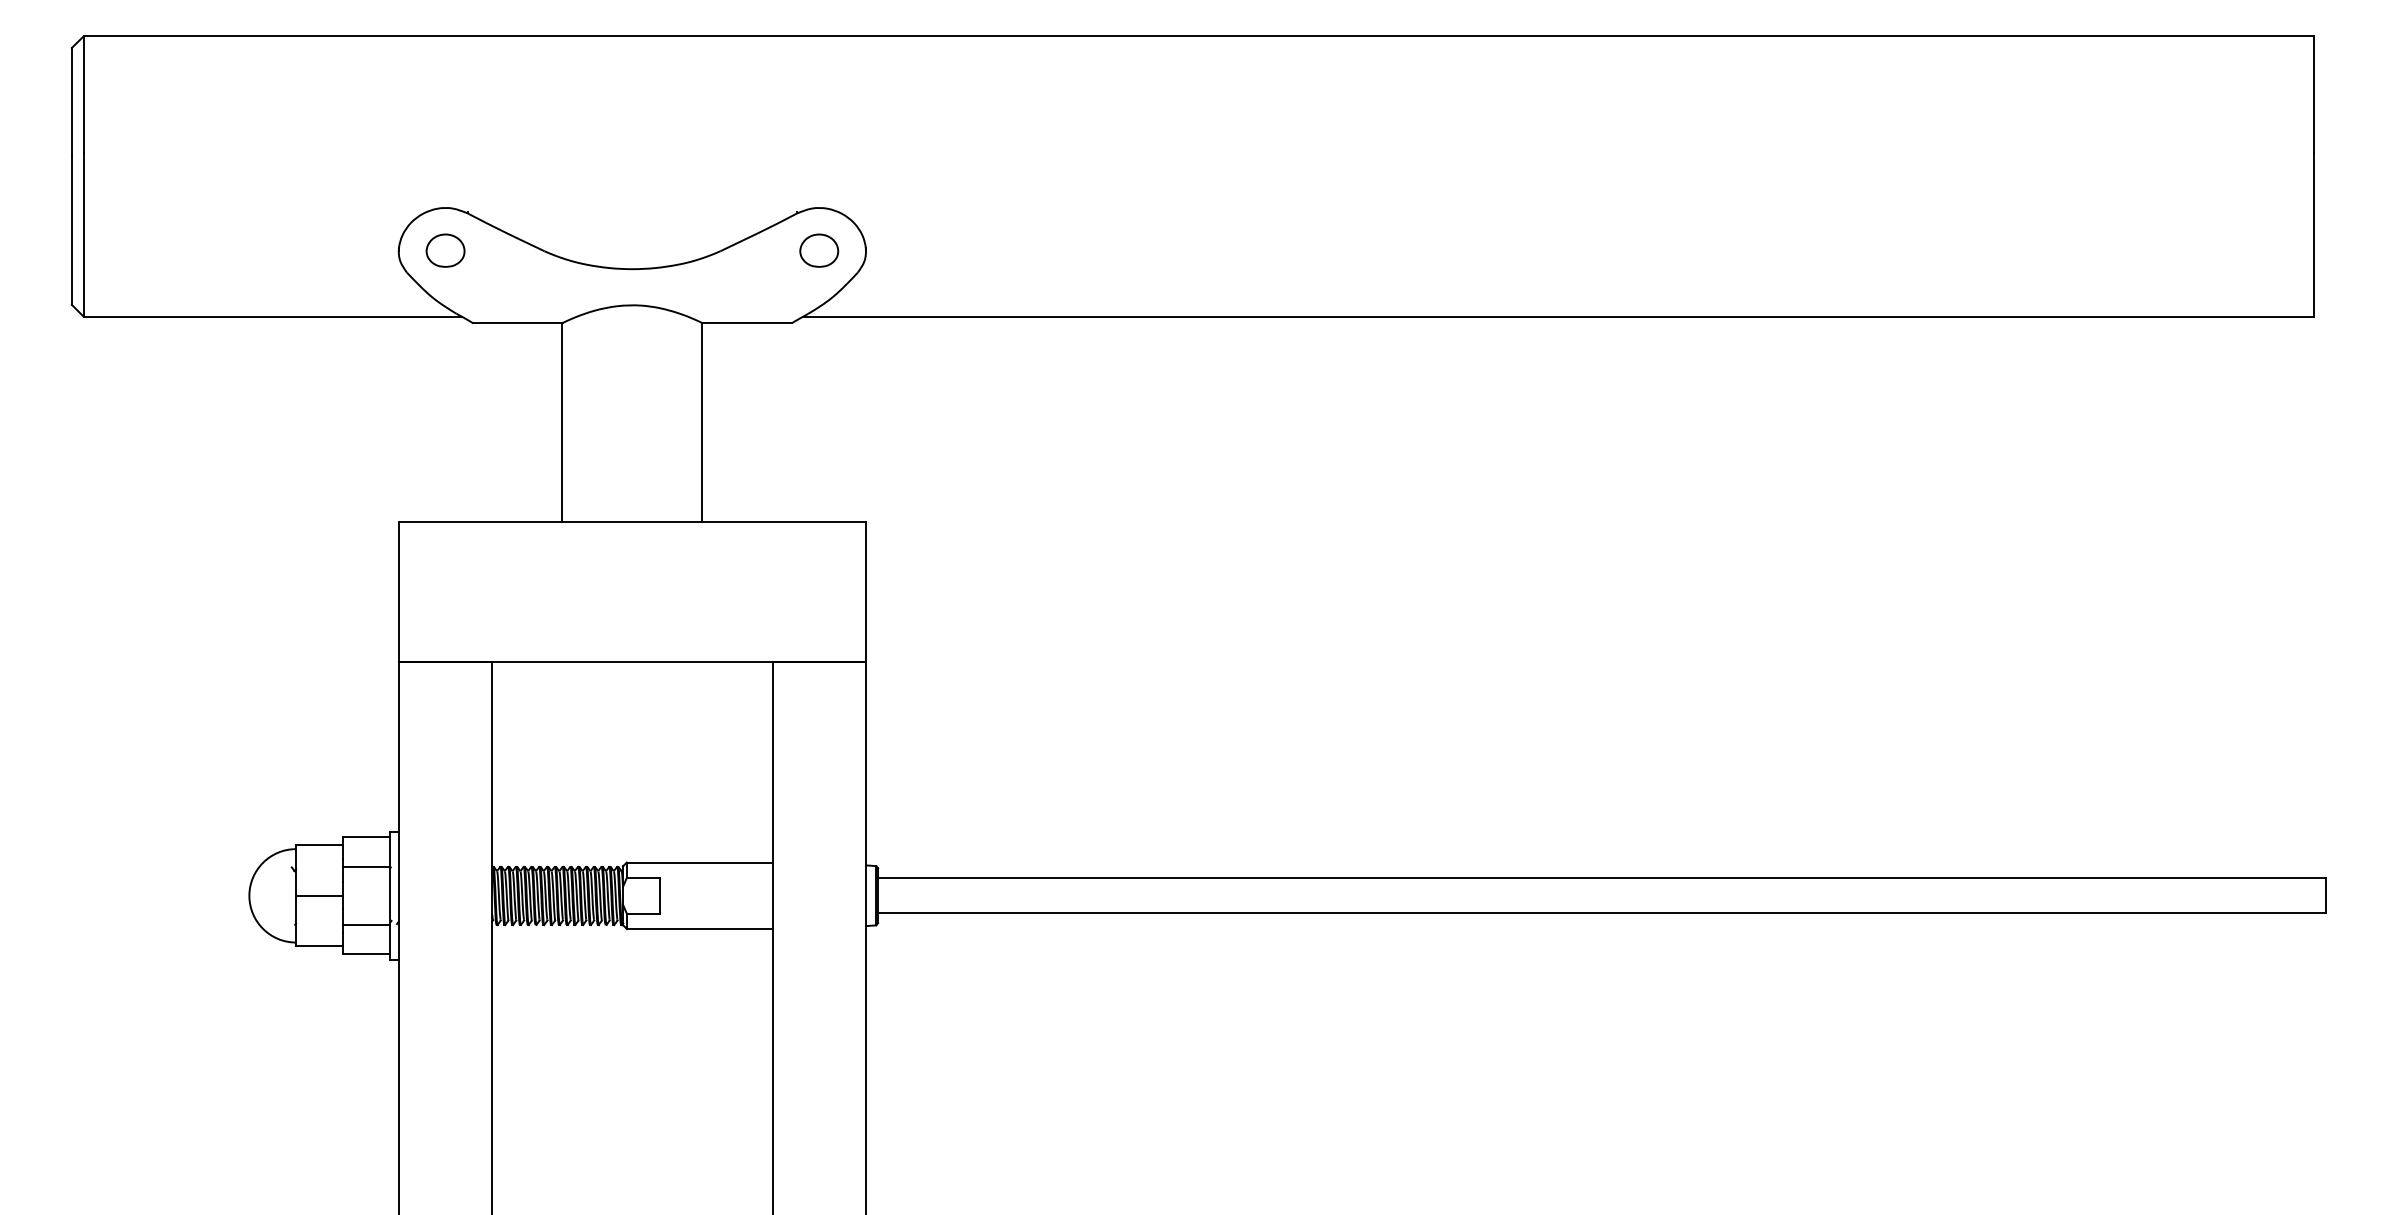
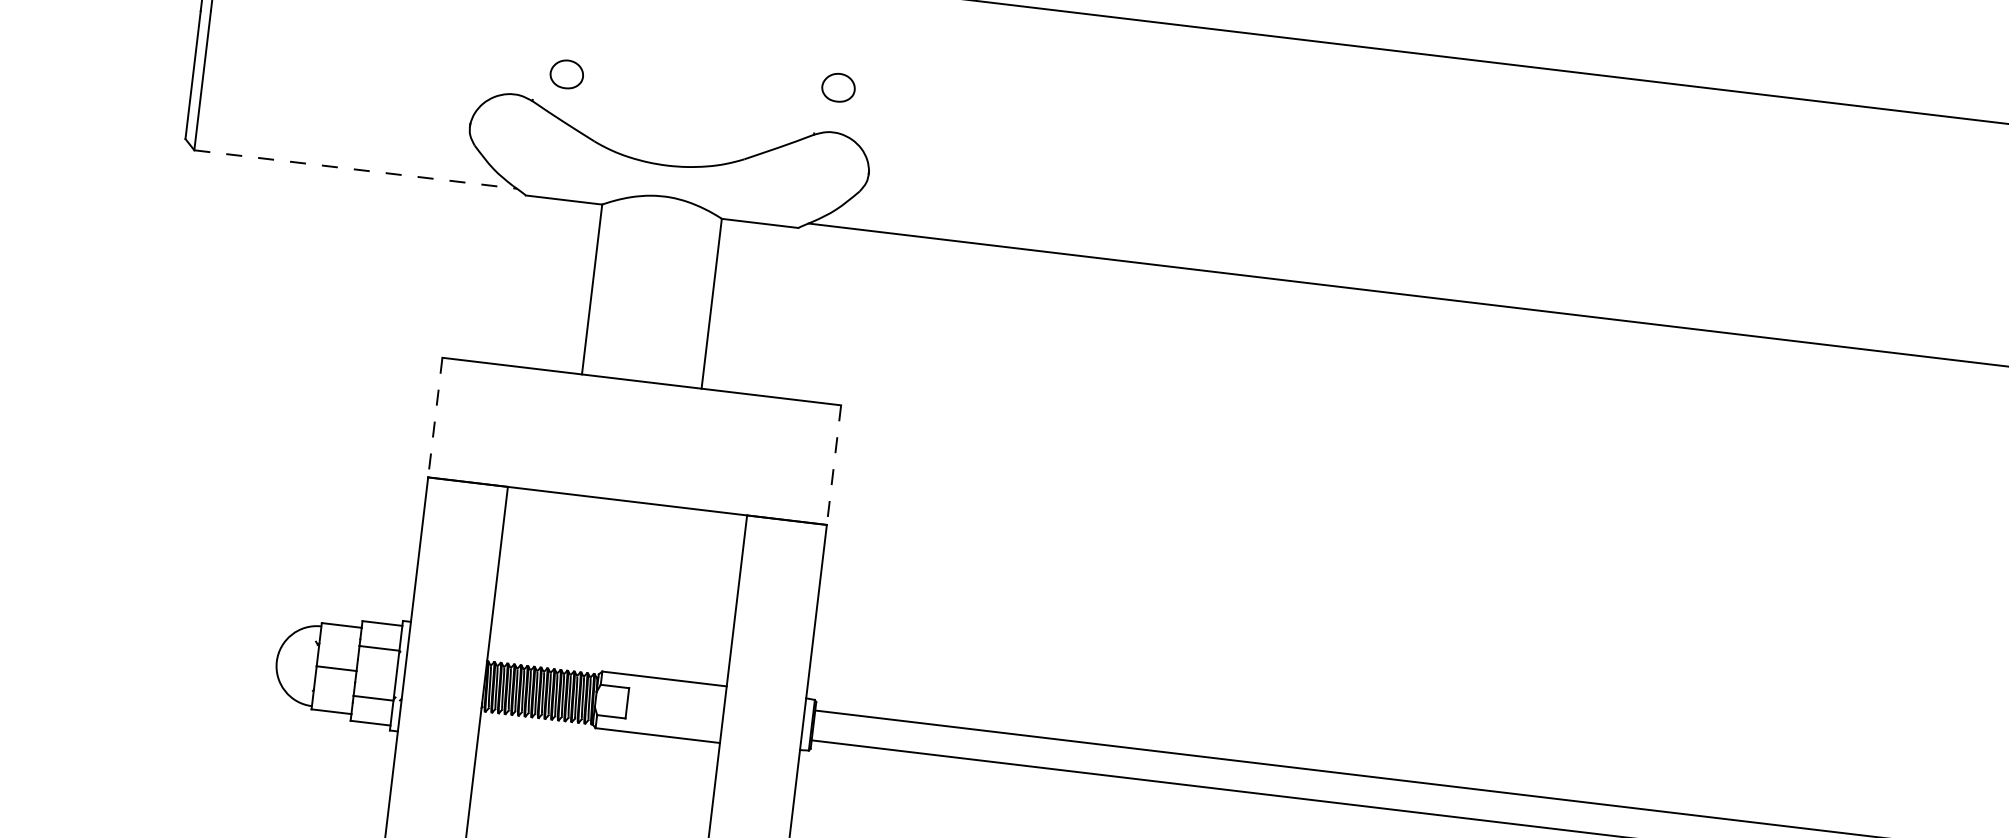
part: (445, 250) -> (566, 74), moved
part: (819, 250) -> (838, 87), moved
line: (272, 316) -> (355, 169), solid -> dashed
line: (398, 592) -> (434, 417), solid -> dashed
line: (865, 592) -> (833, 465), solid -> dashed

